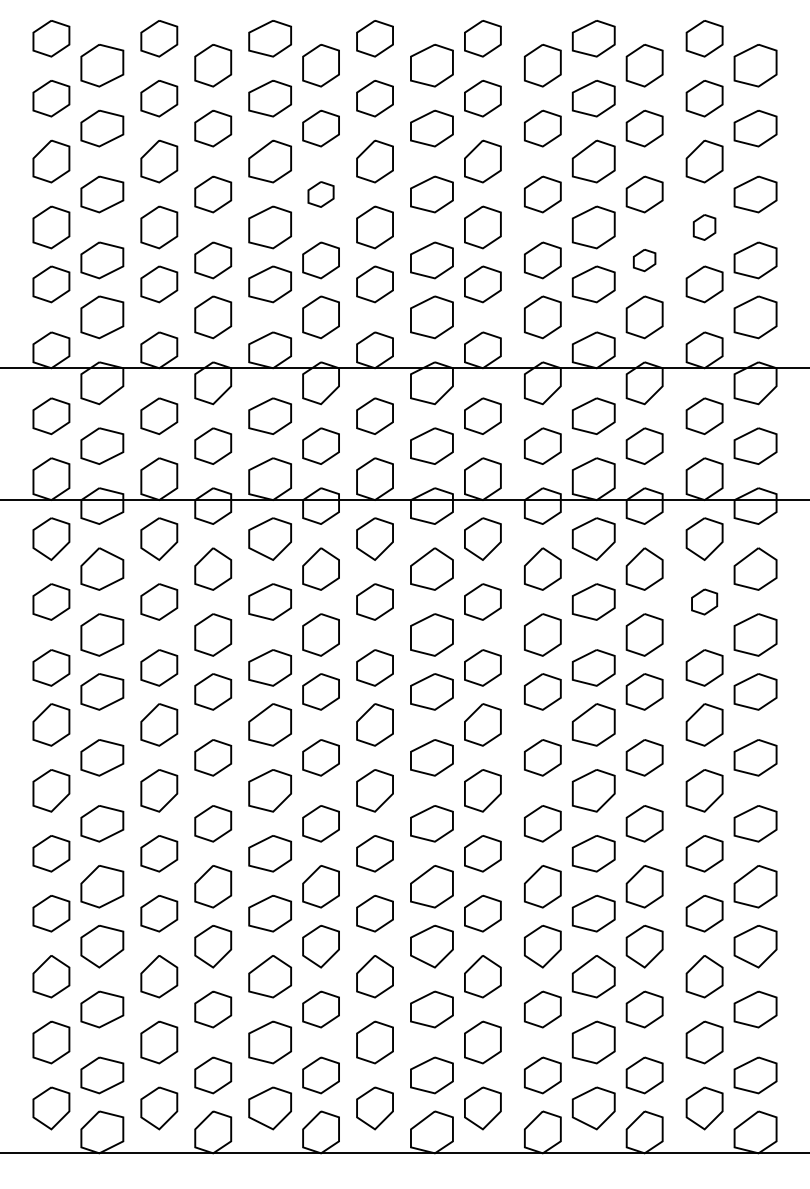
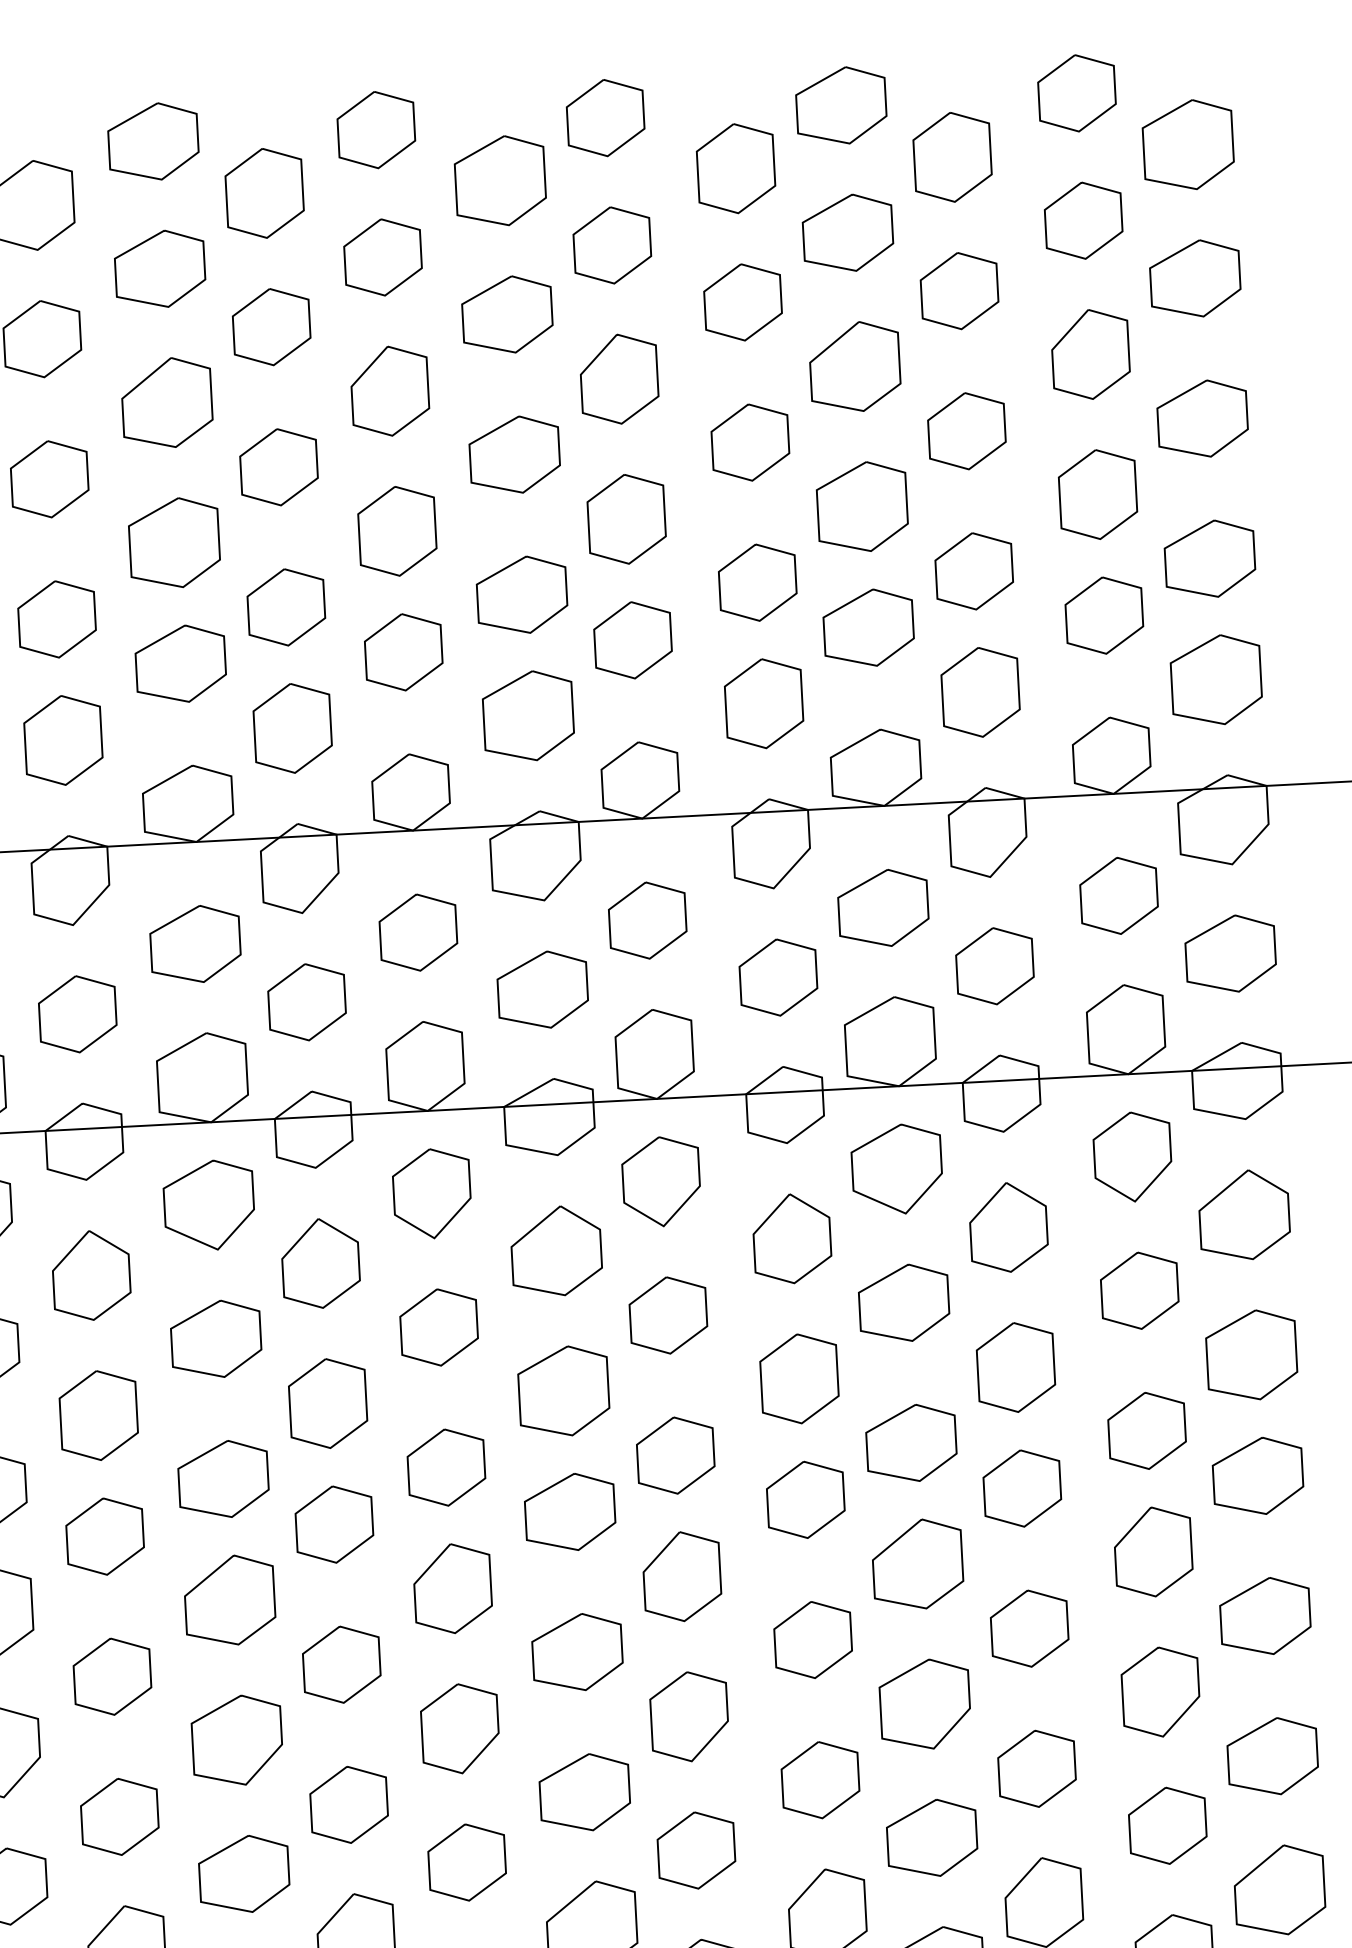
part: (320, 194) -> (277, 467), size x1.43
part: (704, 227) -> (1097, 494), size x1.67
part: (644, 260) -> (973, 571), size x1.67
part: (704, 601) -> (1139, 1289), size x1.43

